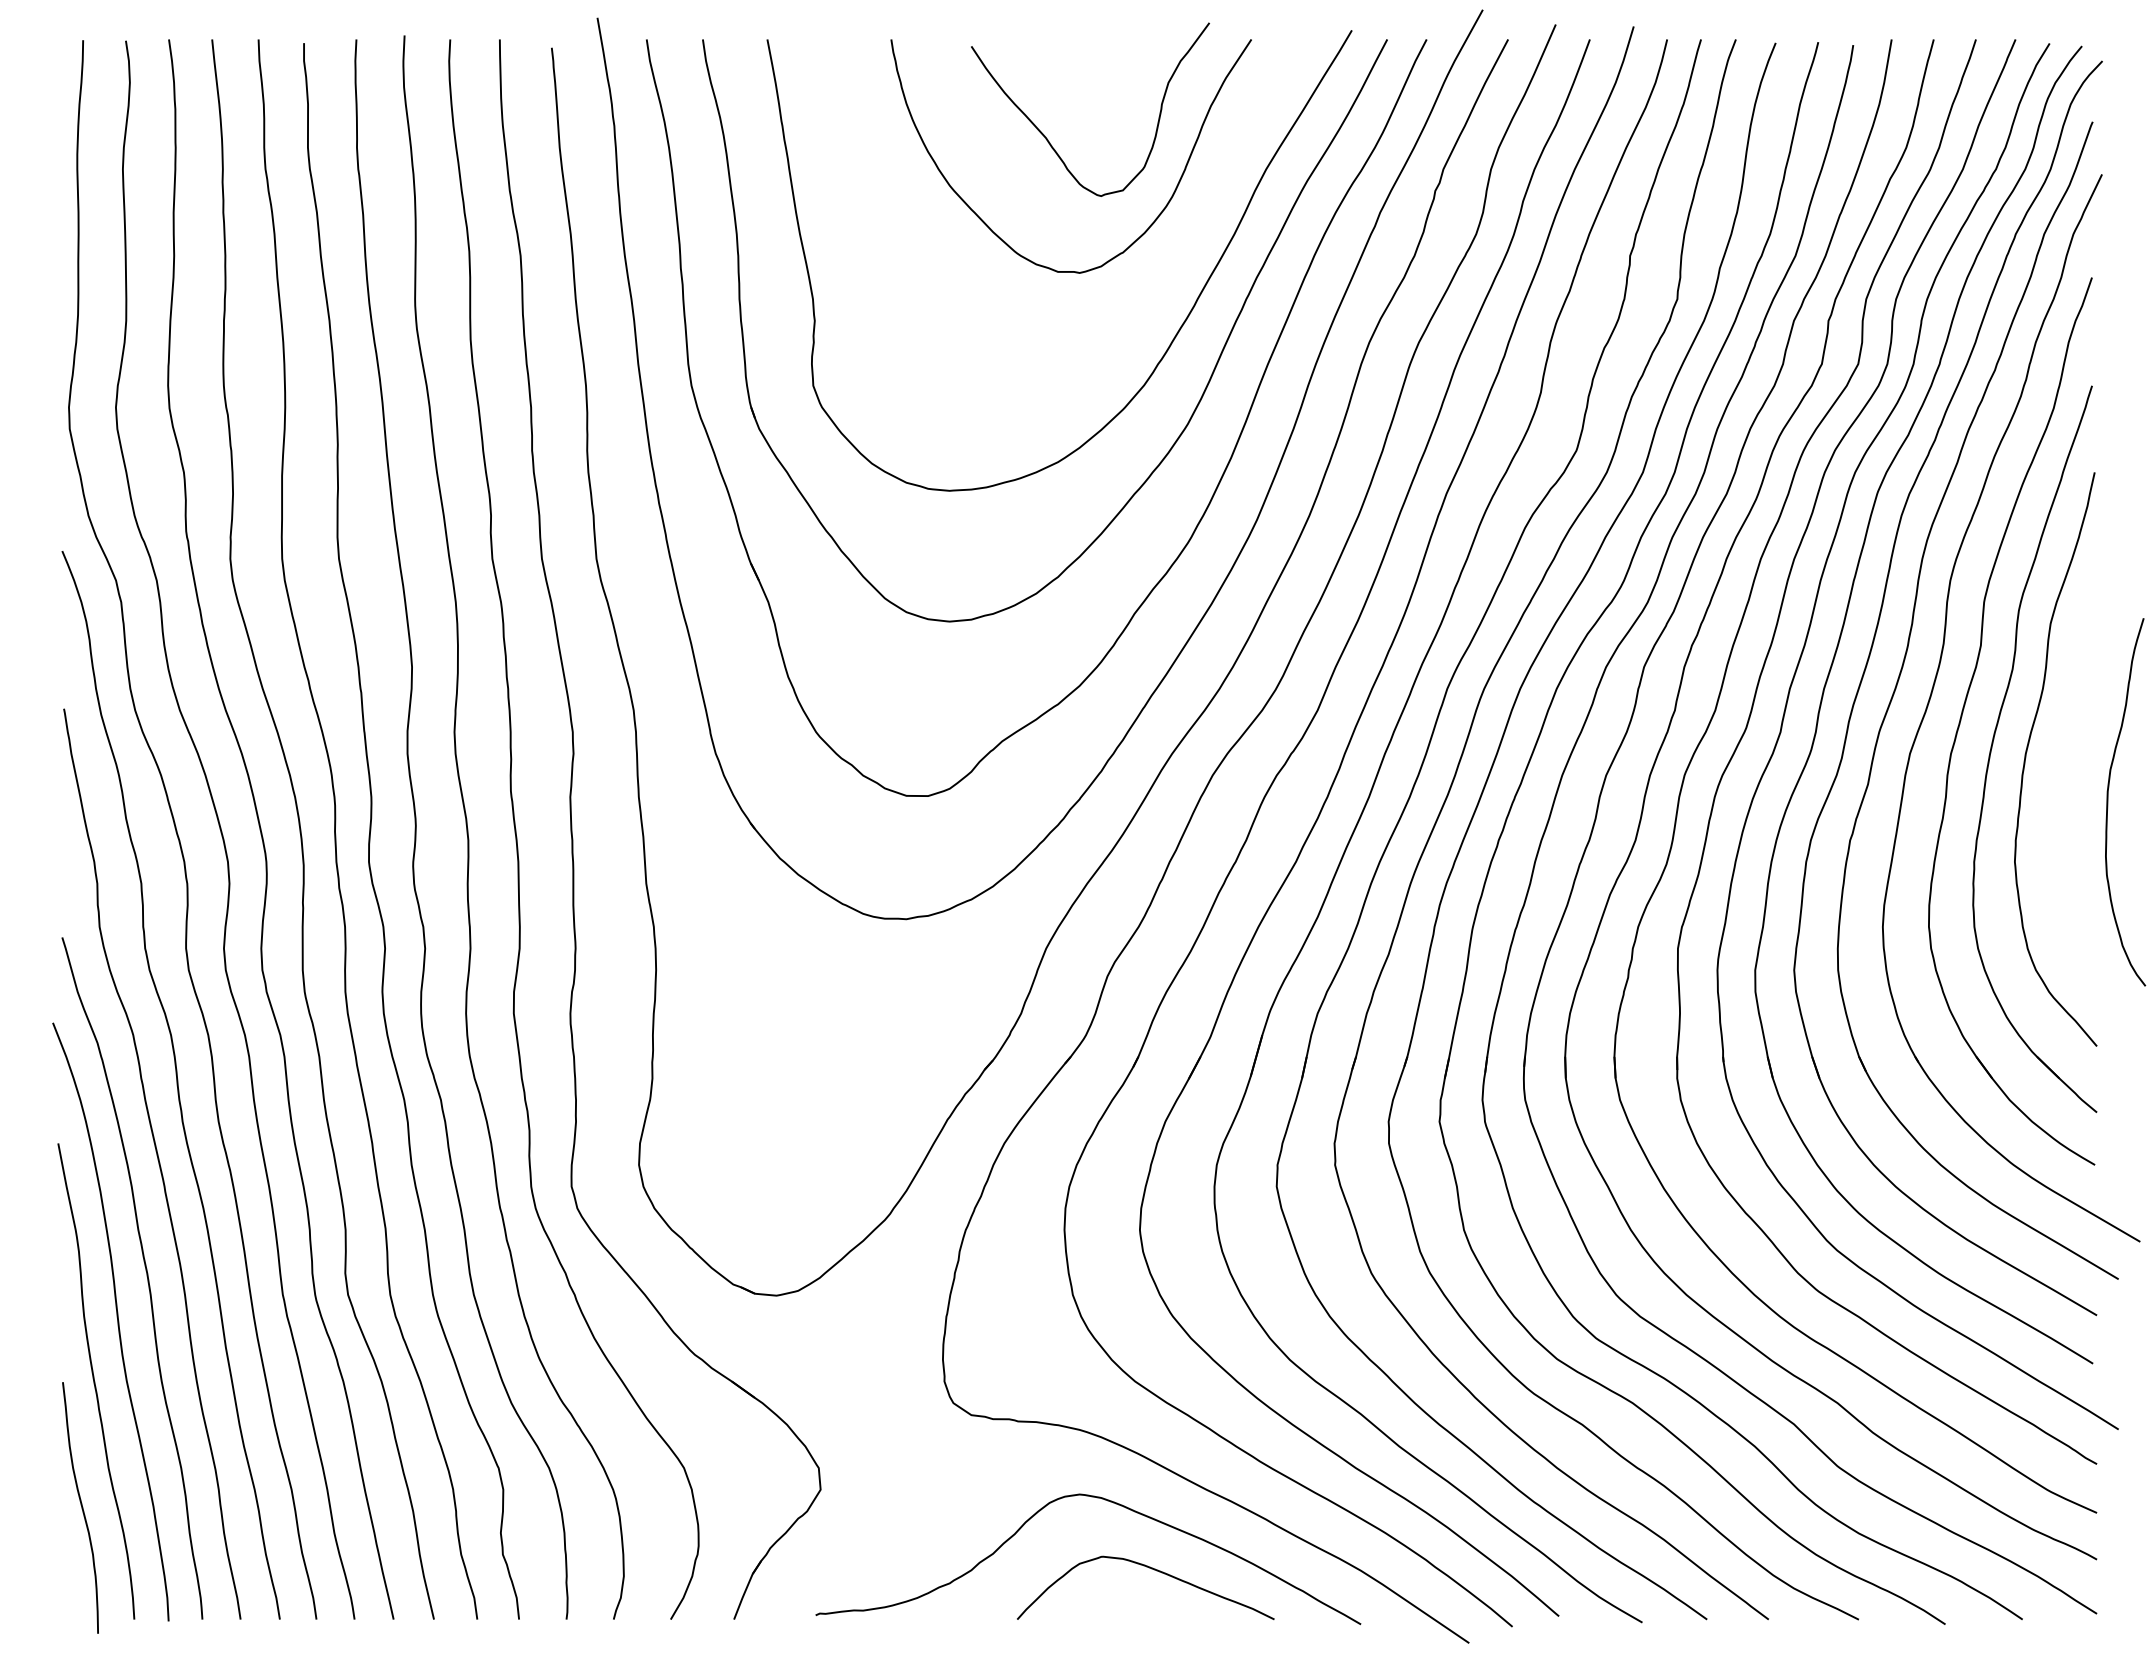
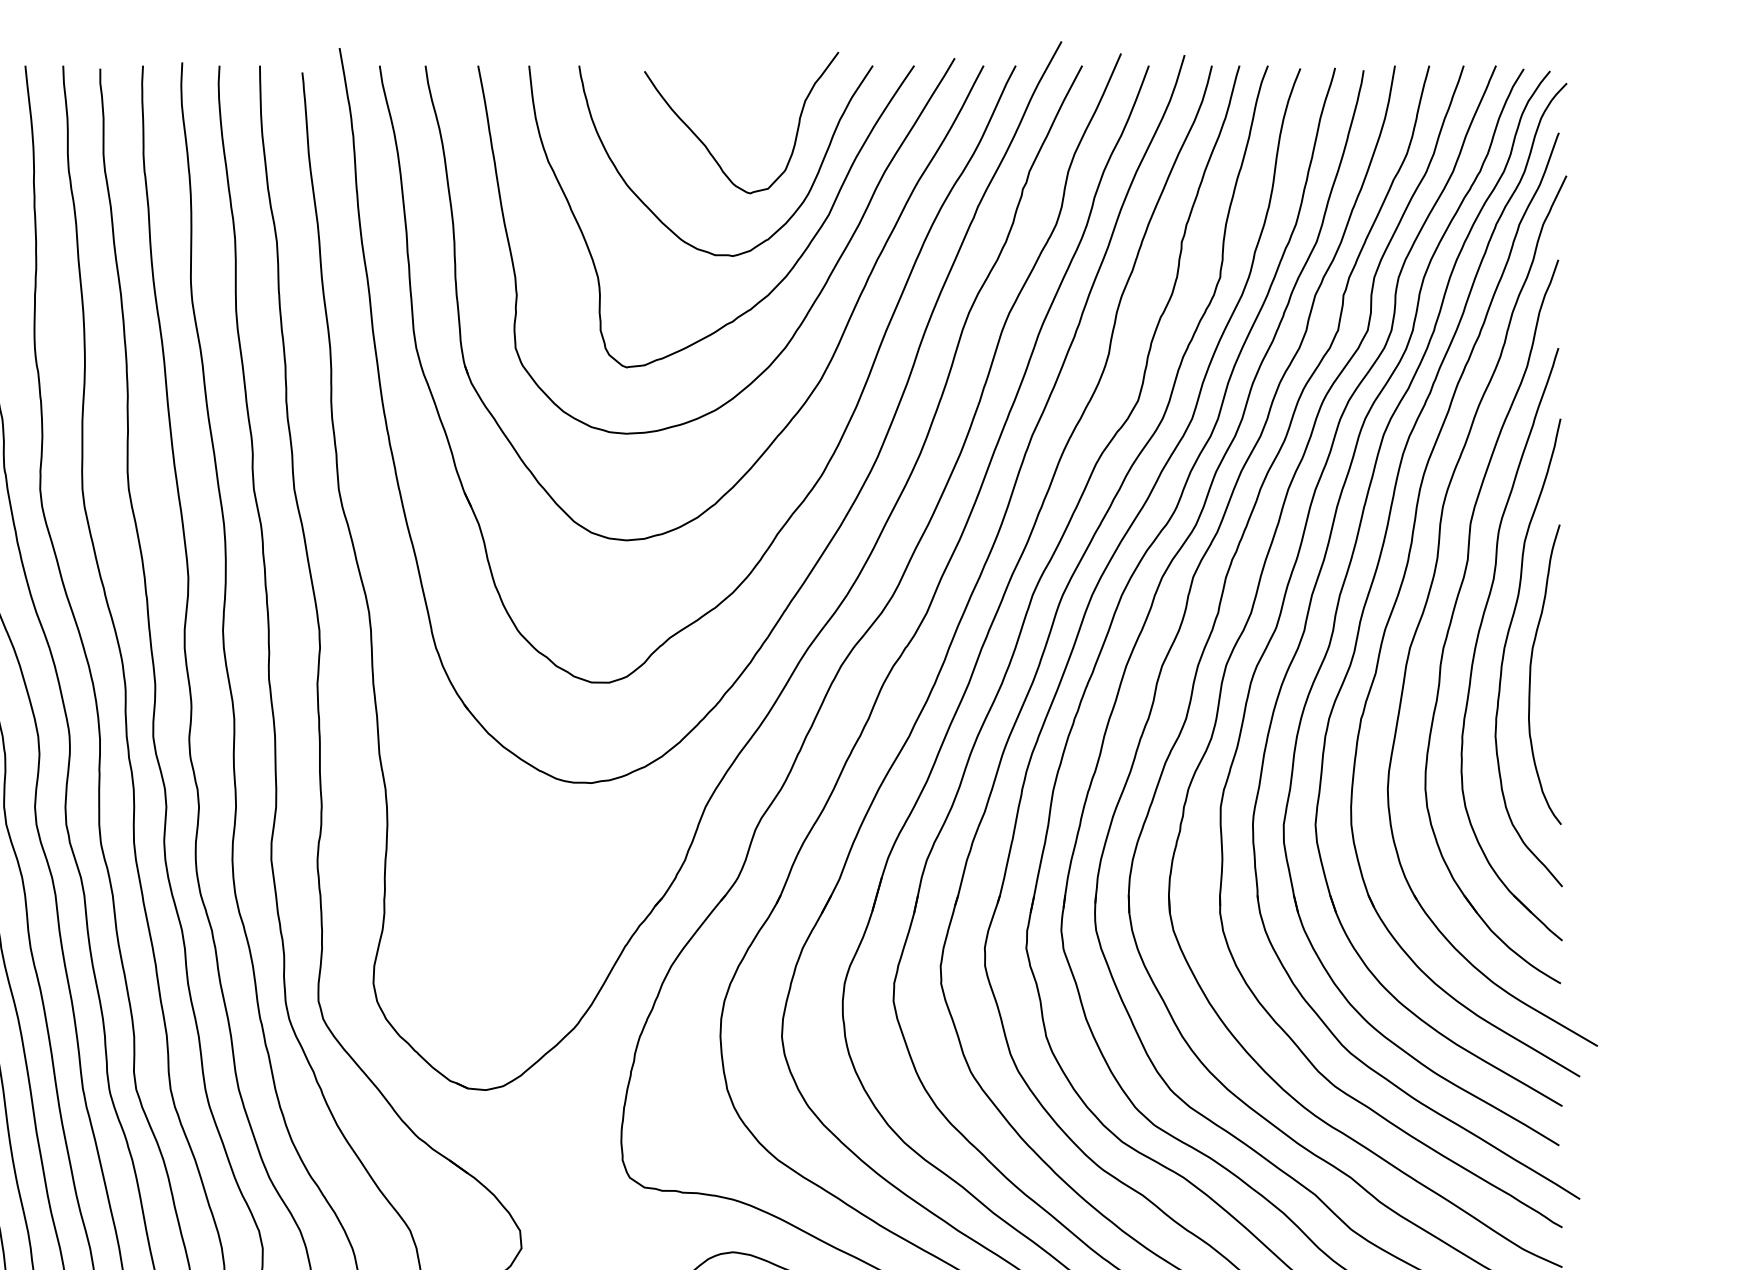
curve: (1148, 291) -> (788, 271), added
curve: (2108, 802) -> (1531, 674), moved

